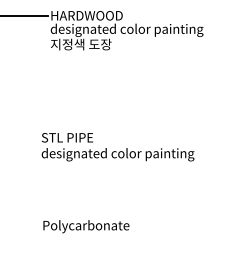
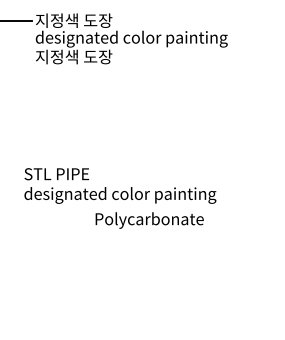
text: (86, 15) -> (80, 20), HARDWOOD -> 지정색 도장
text: (86, 226) -> (149, 220), moved

